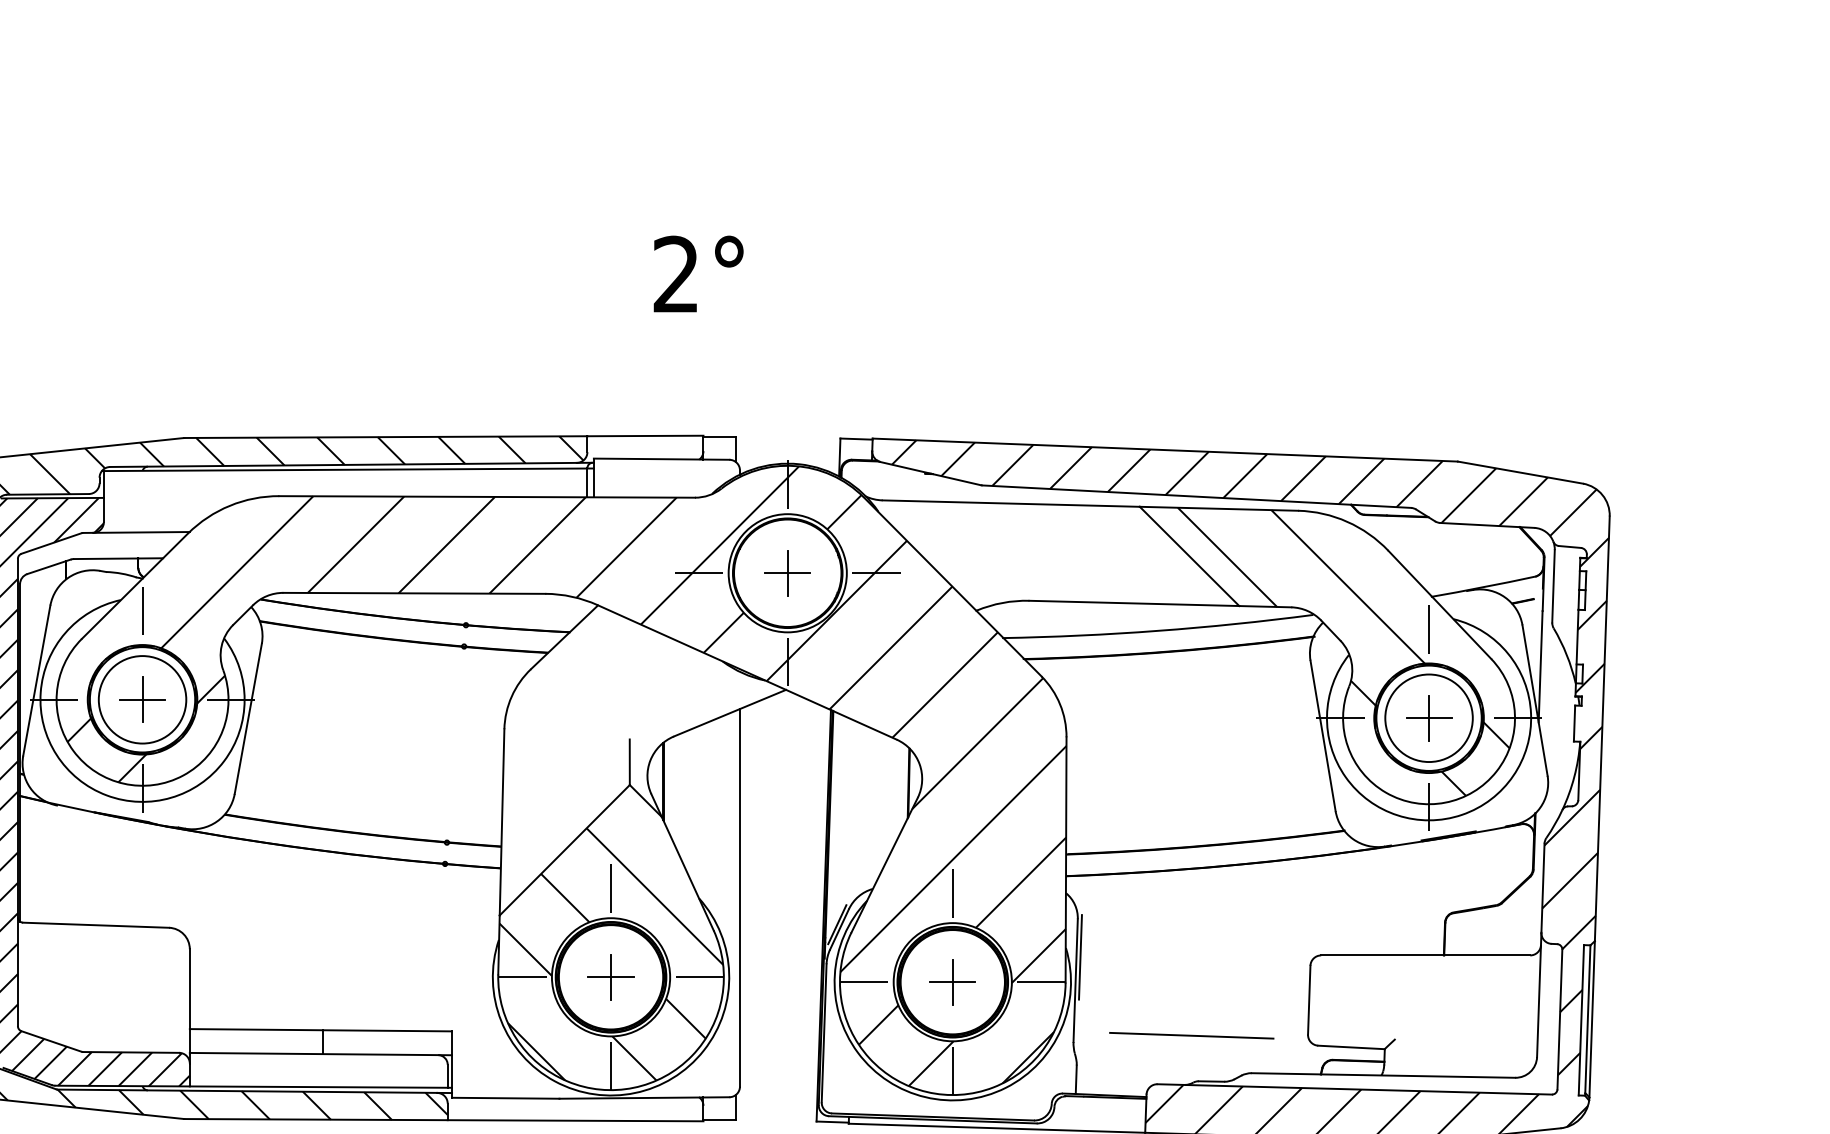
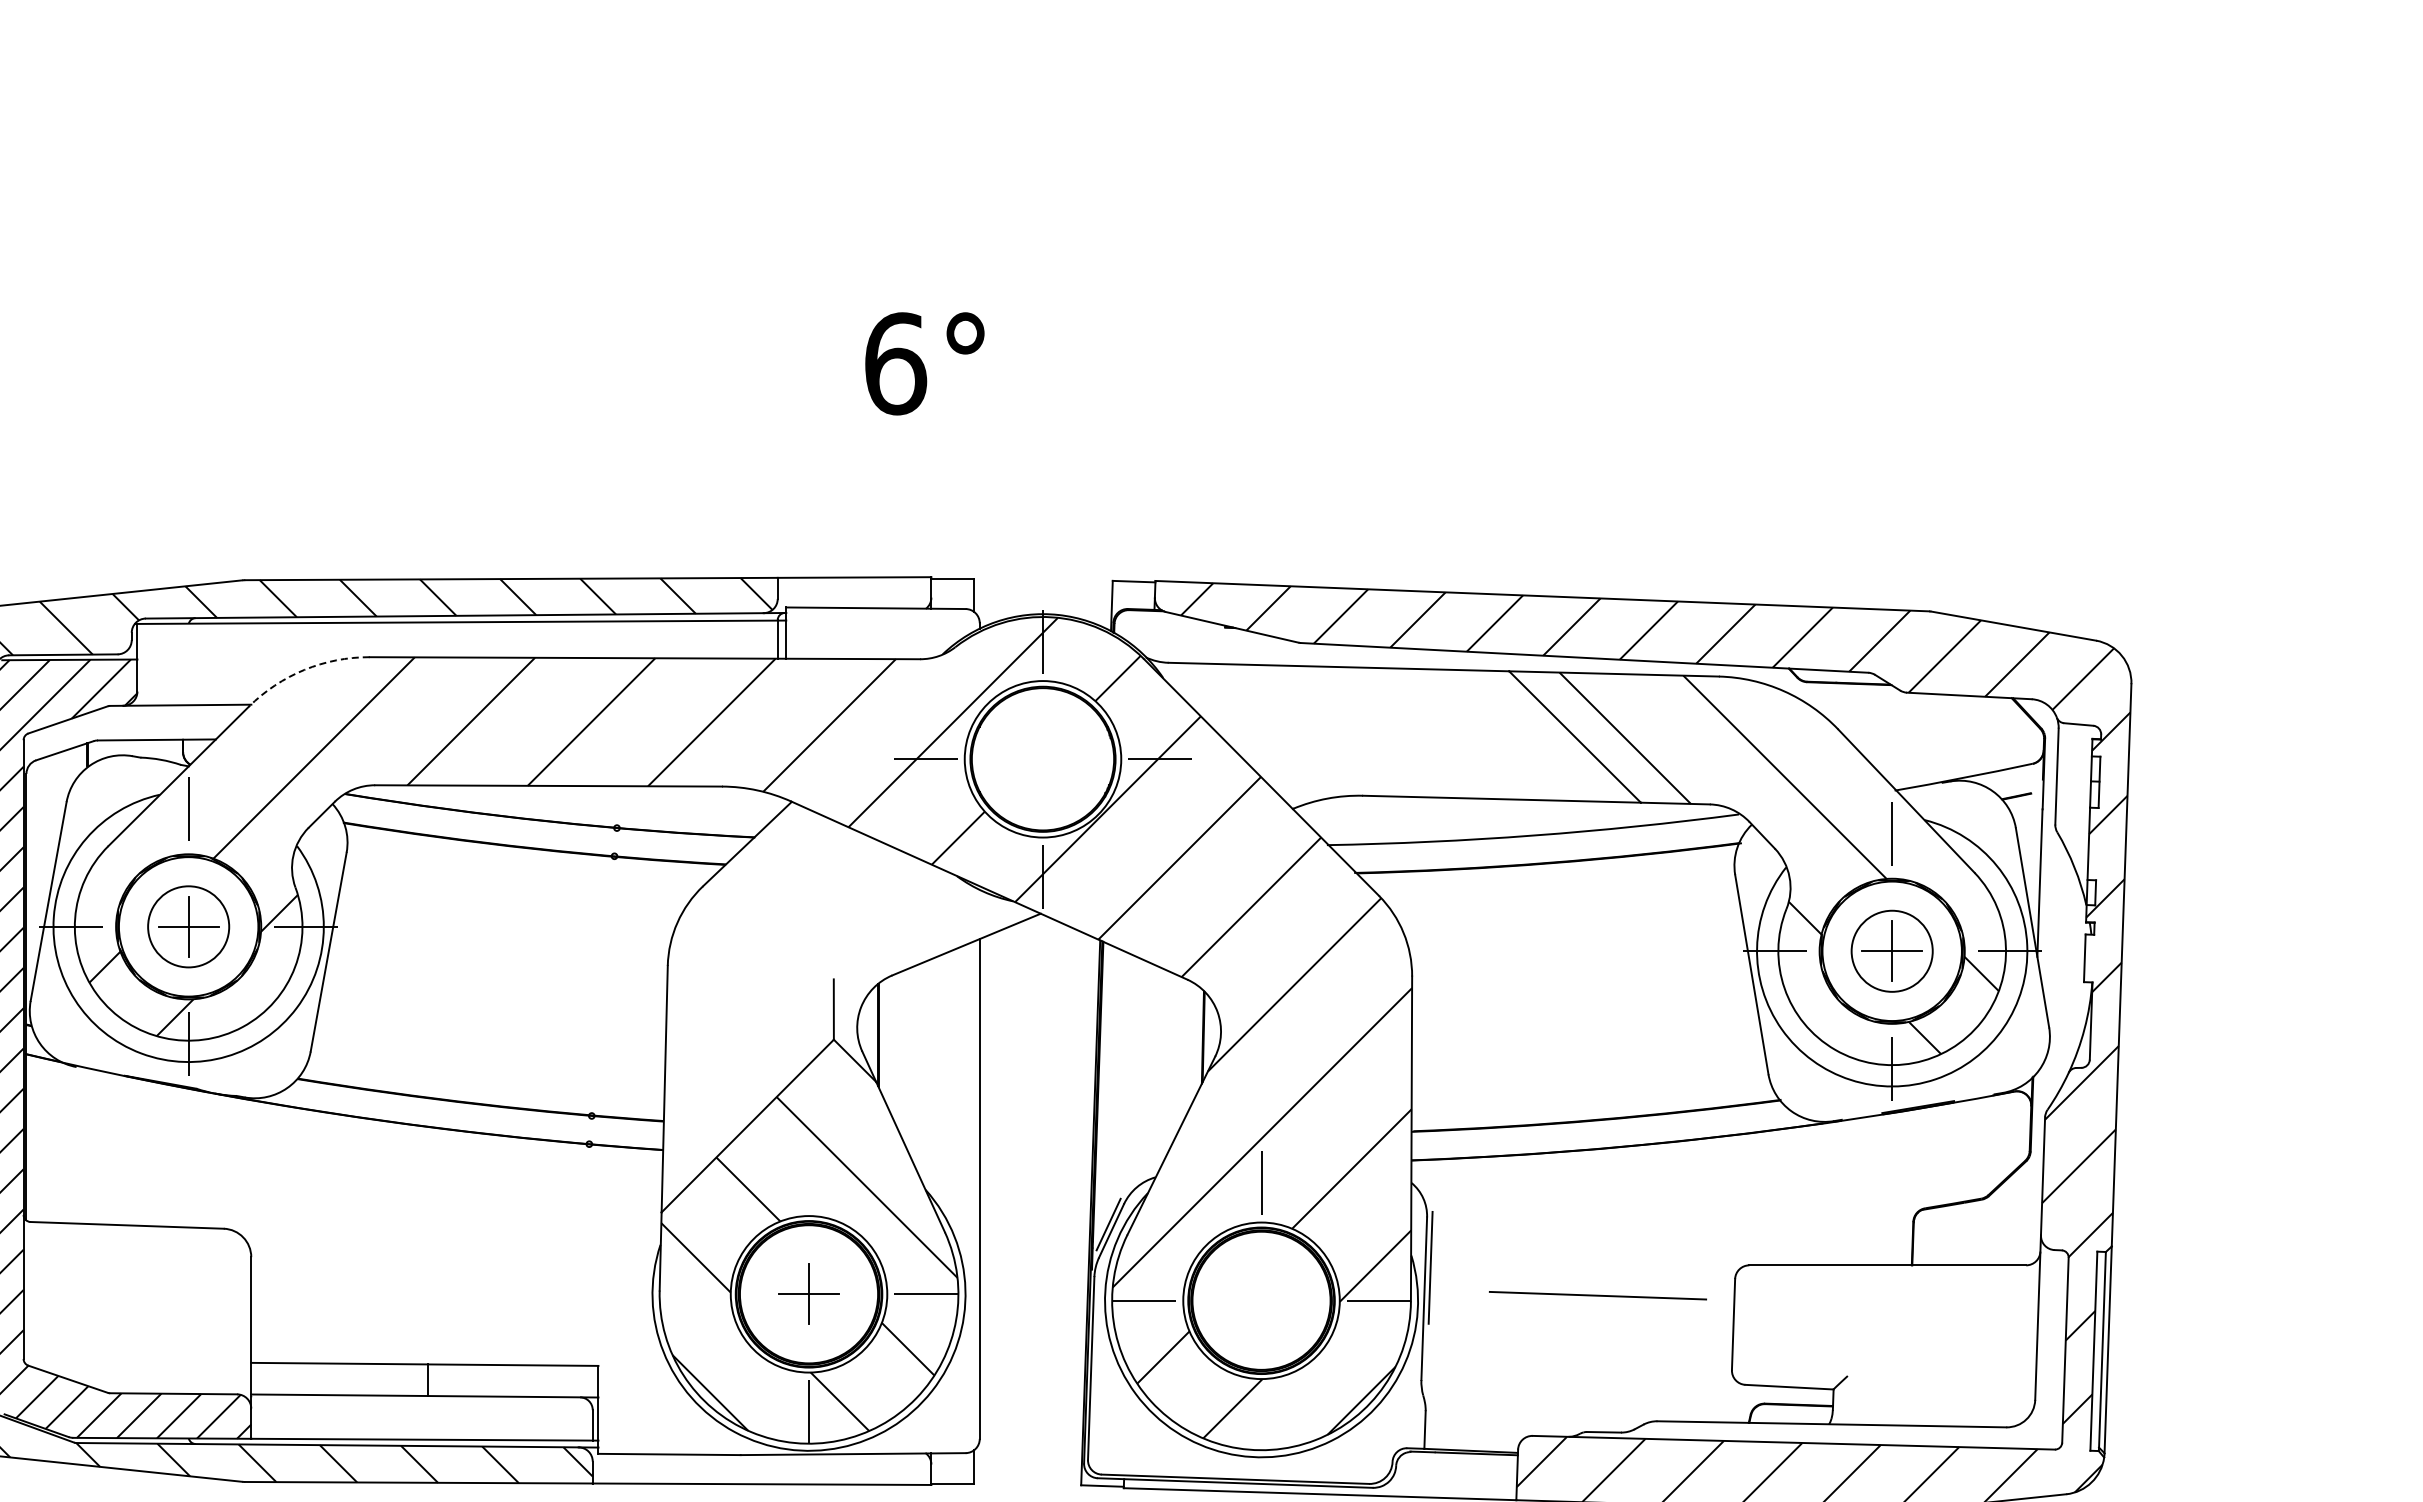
text: (677, 274) -> (896, 363), 2° -> 6°
arc: (230, 505) -> (304, 669), solid -> dashed
part: (787, 572) -> (1042, 758), removed
circle: (142, 699) -> (188, 926), size x0.7
circle: (1429, 718) -> (1892, 951), size x0.7
line: (611, 888) -> (809, 1176), removed
line: (522, 977) -> (691, 1294), removed
part: (952, 981) -> (1261, 1300), removed
line: (1191, 1035) -> (1597, 1295), moved
line: (952, 1071) -> (1261, 1418), removed

